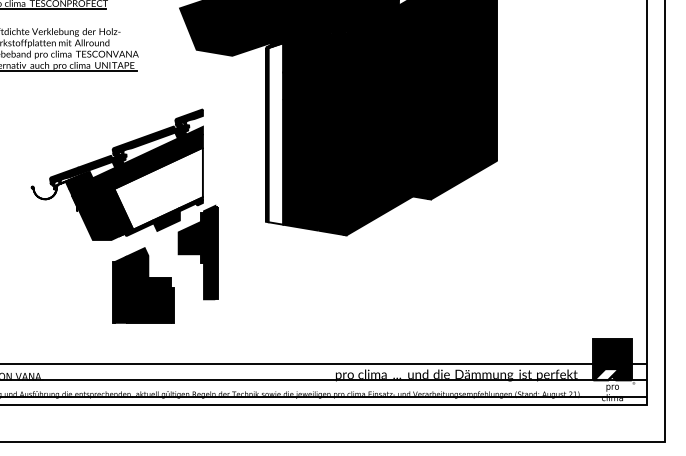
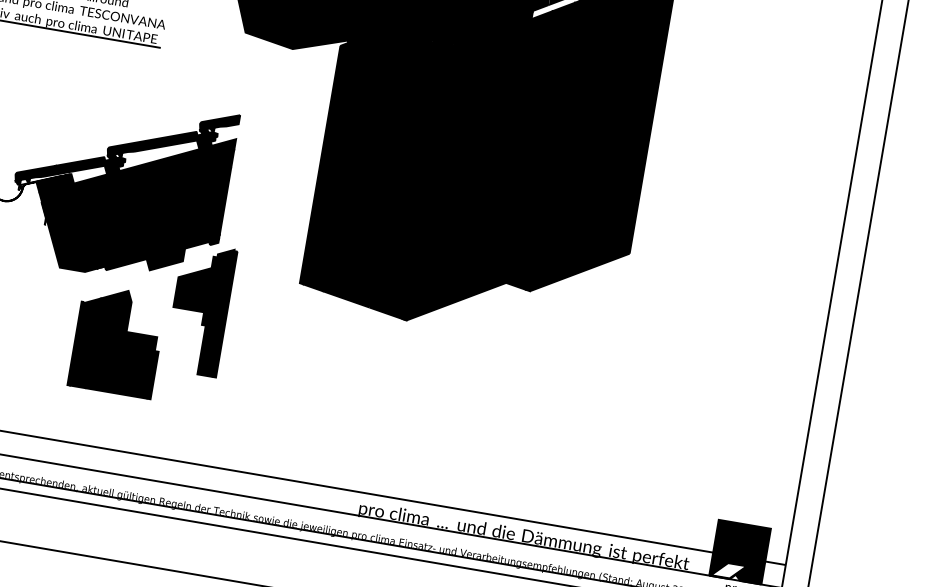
fill: (275, 133) -> (333, 165), added
fill: (158, 188) -> (161, 212), added

